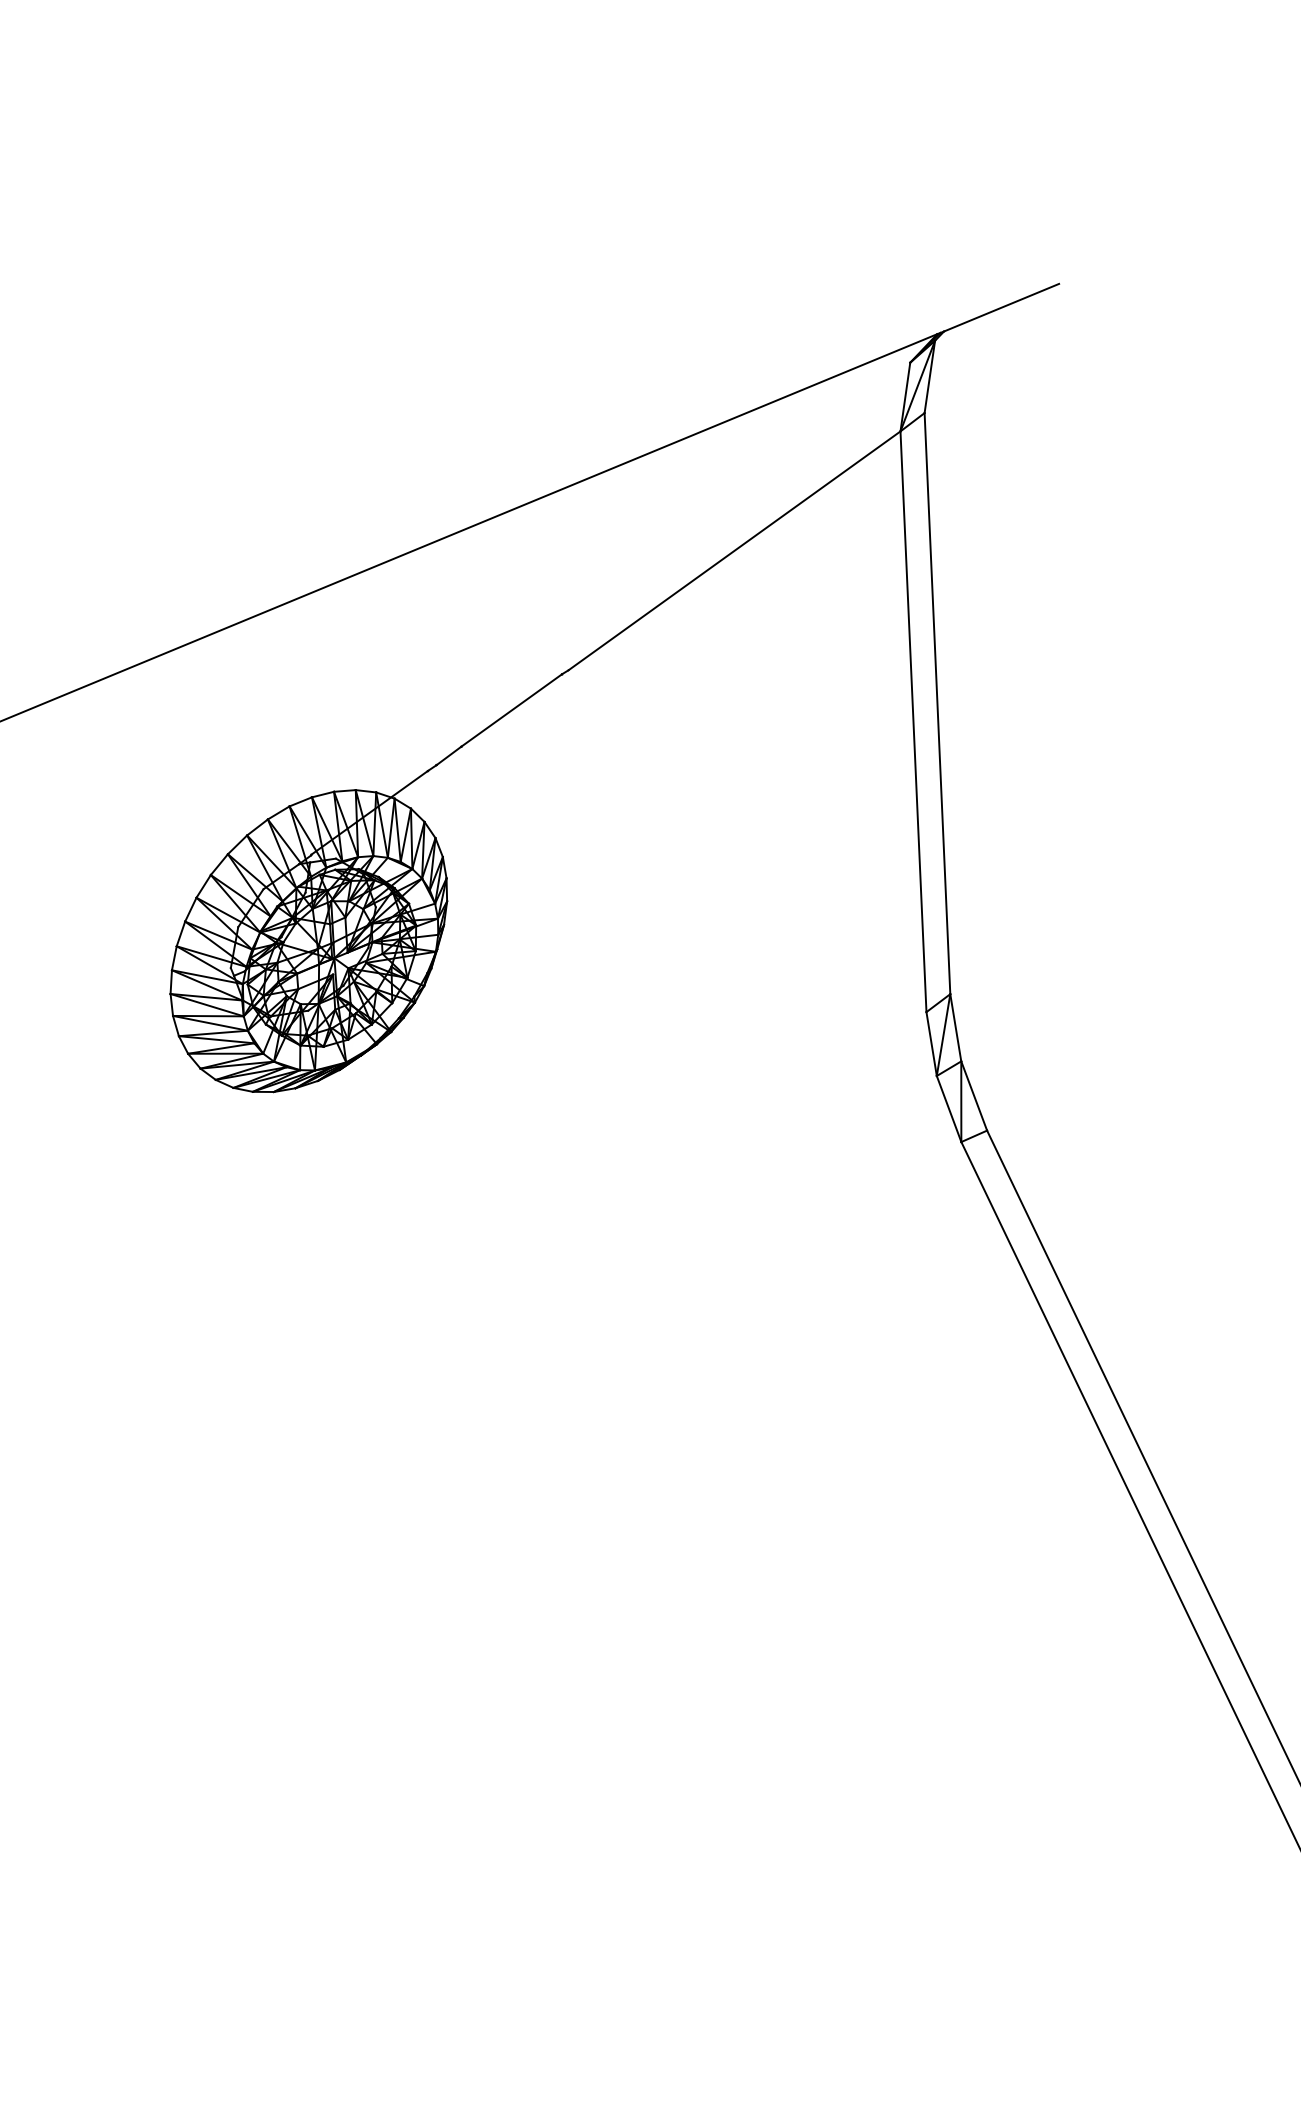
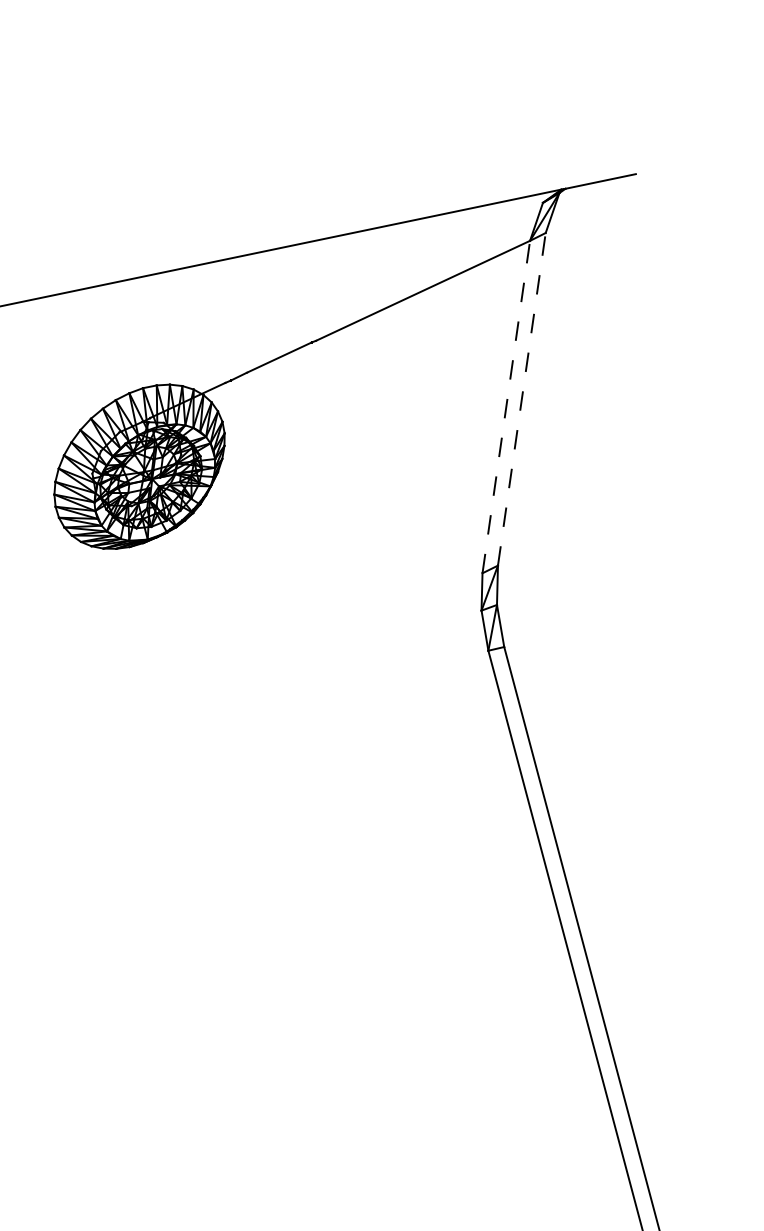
line: (936, 702) -> (521, 398), solid -> dashed
line: (913, 722) -> (506, 407), solid -> dashed

